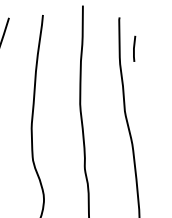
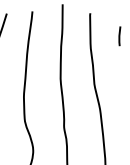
line: (134, 48) -> (119, 36), moved

